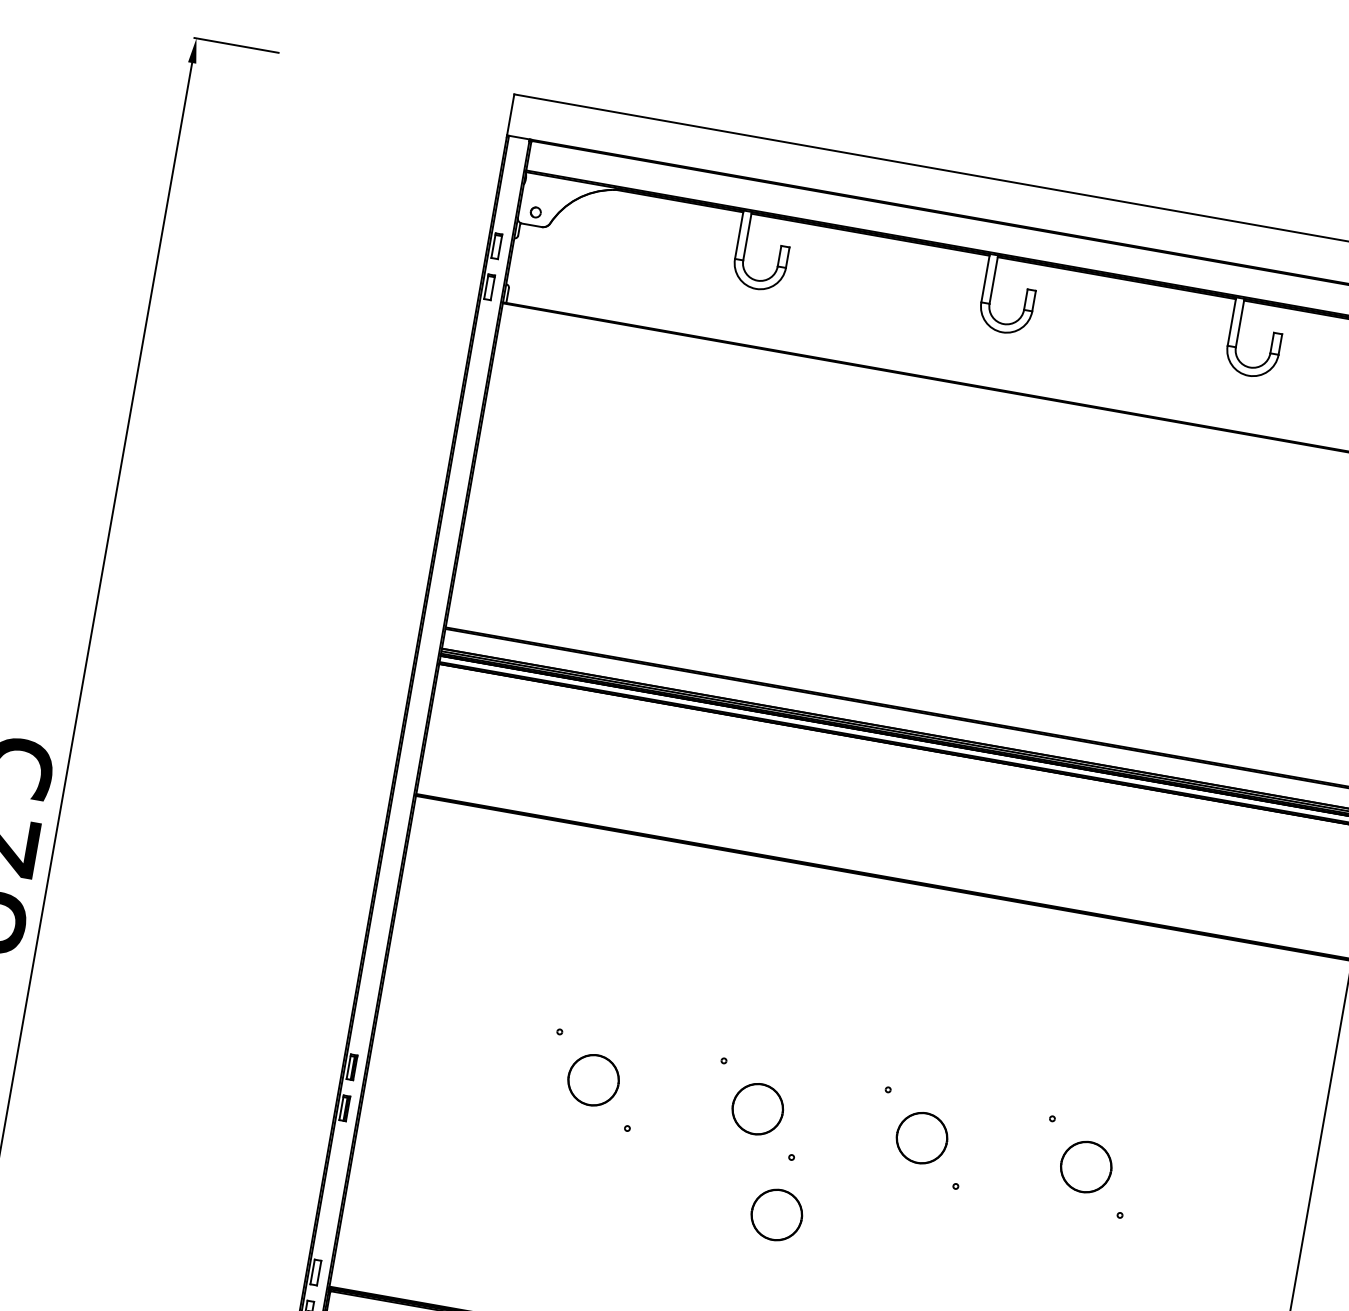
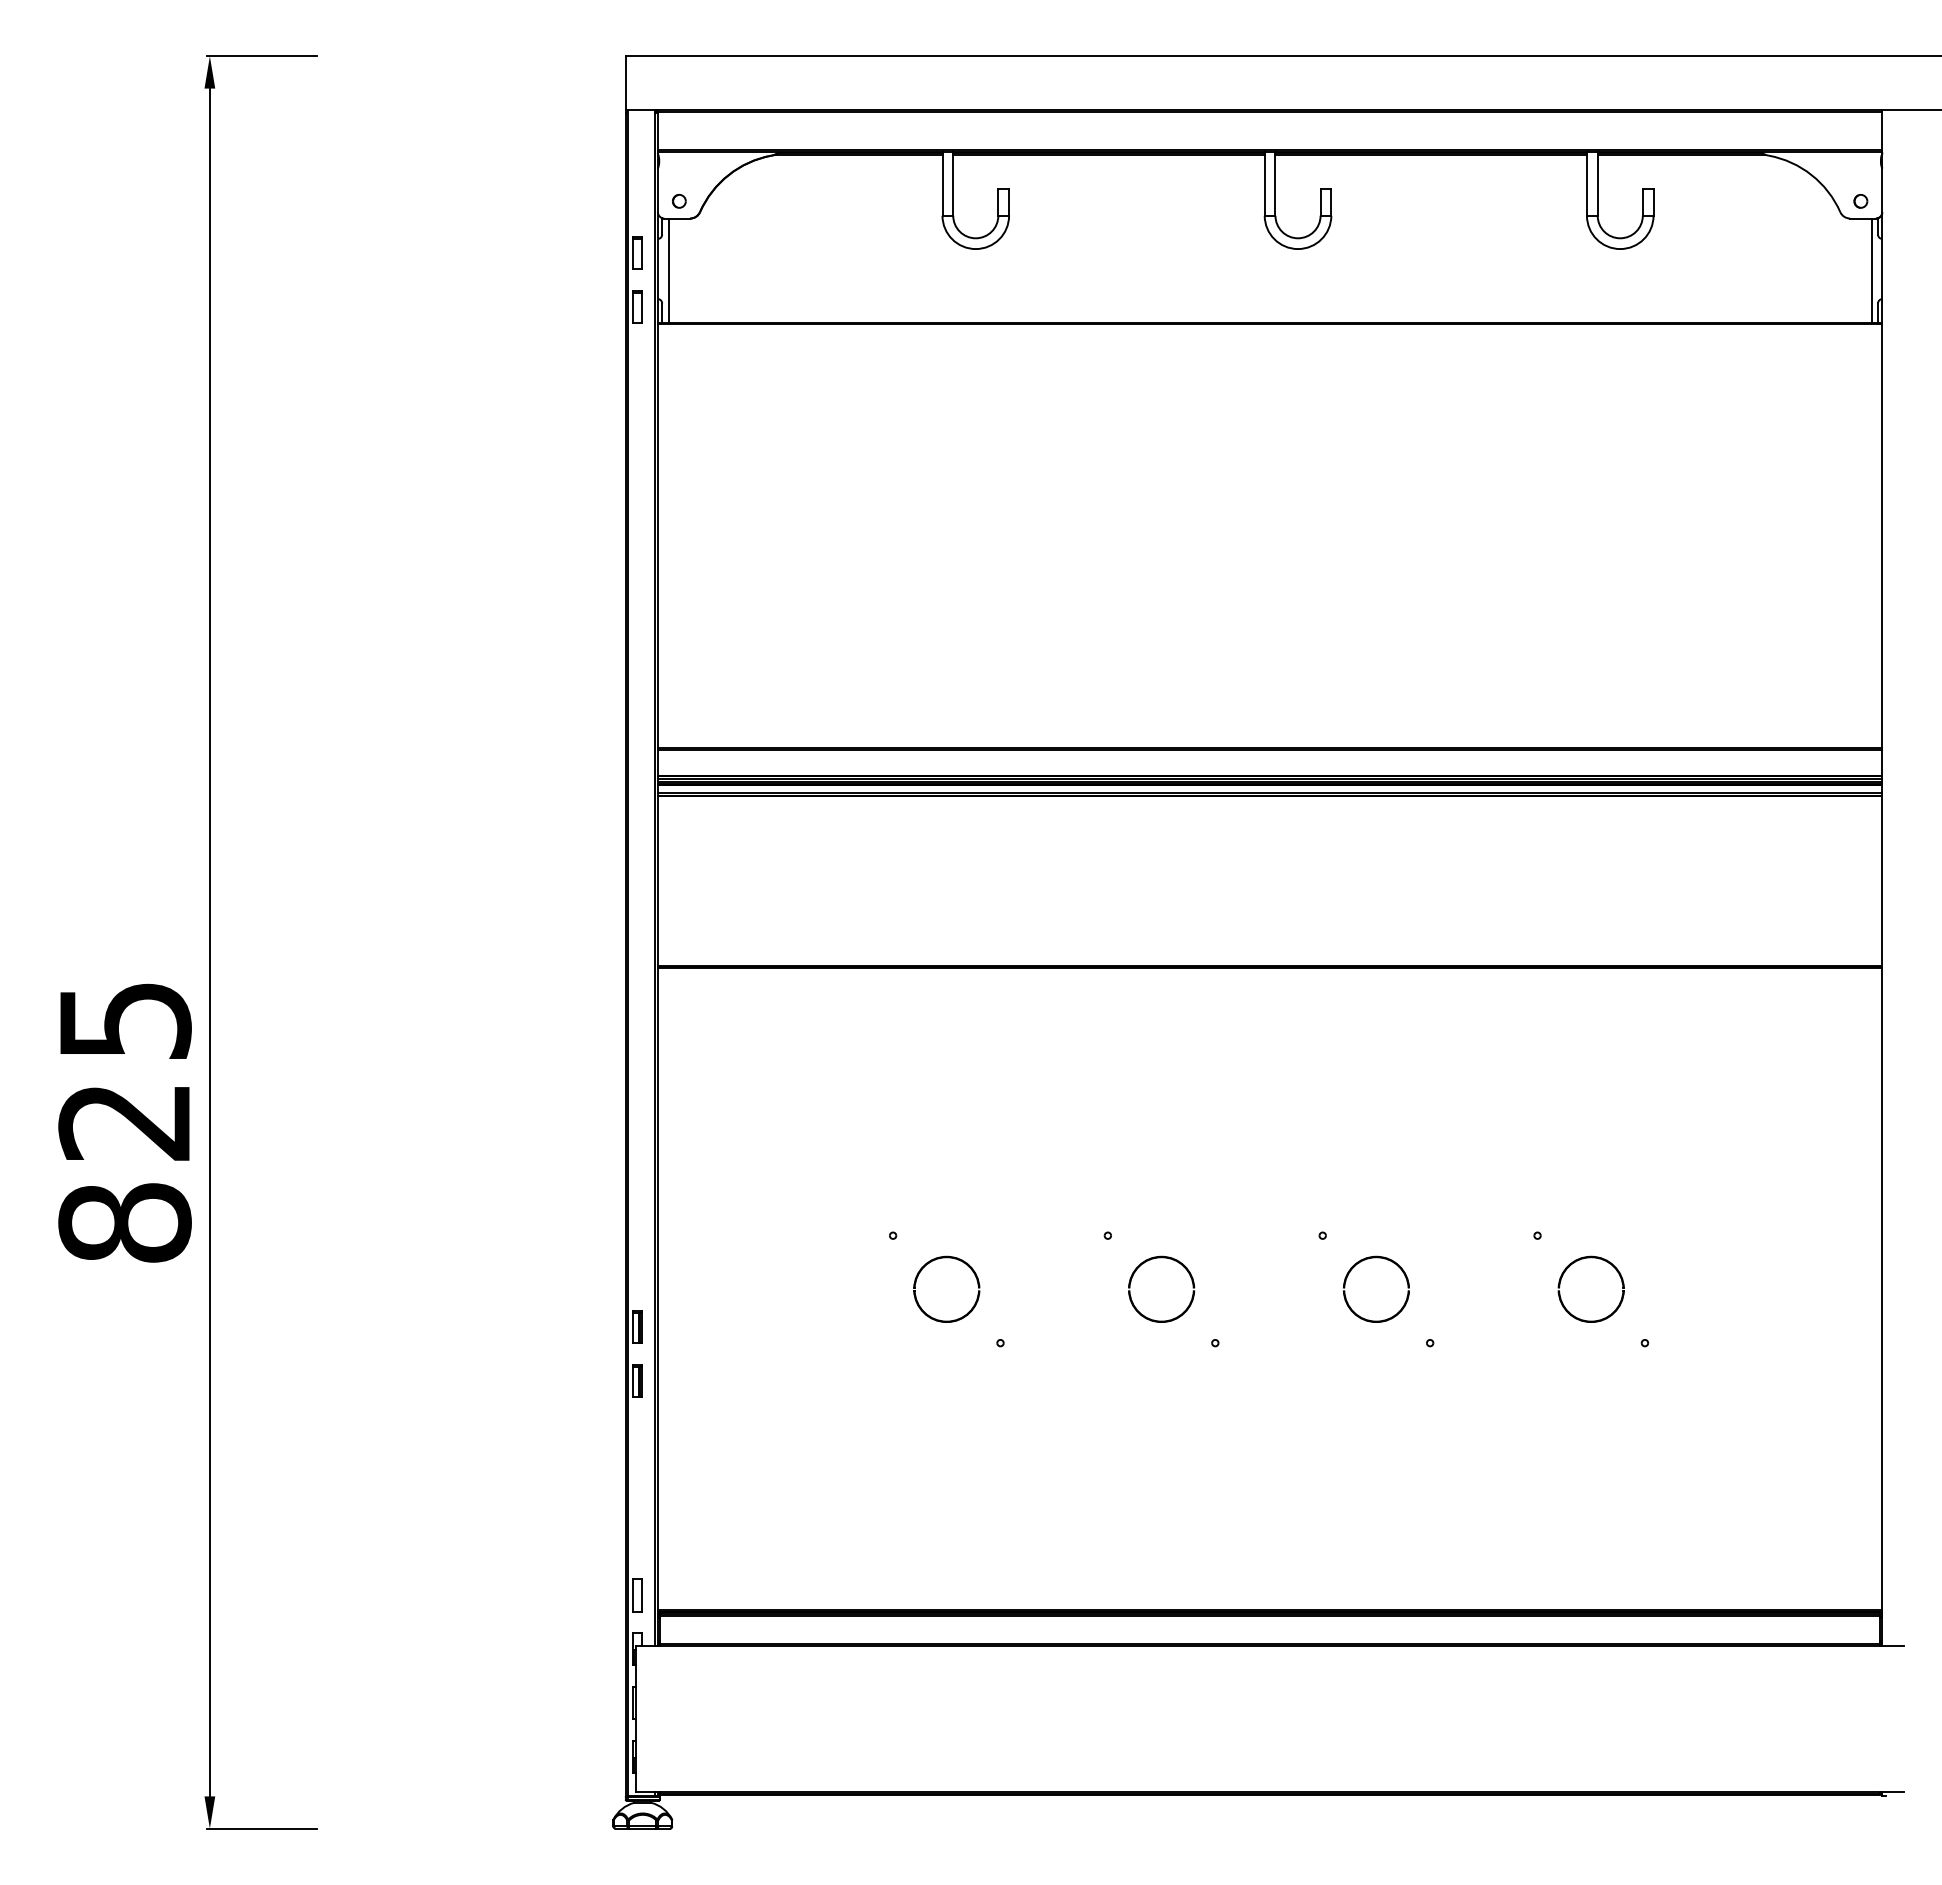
line: (518, 263) -> (668, 270), added
part: (781, 1191) -> (1209, 1388), removed

